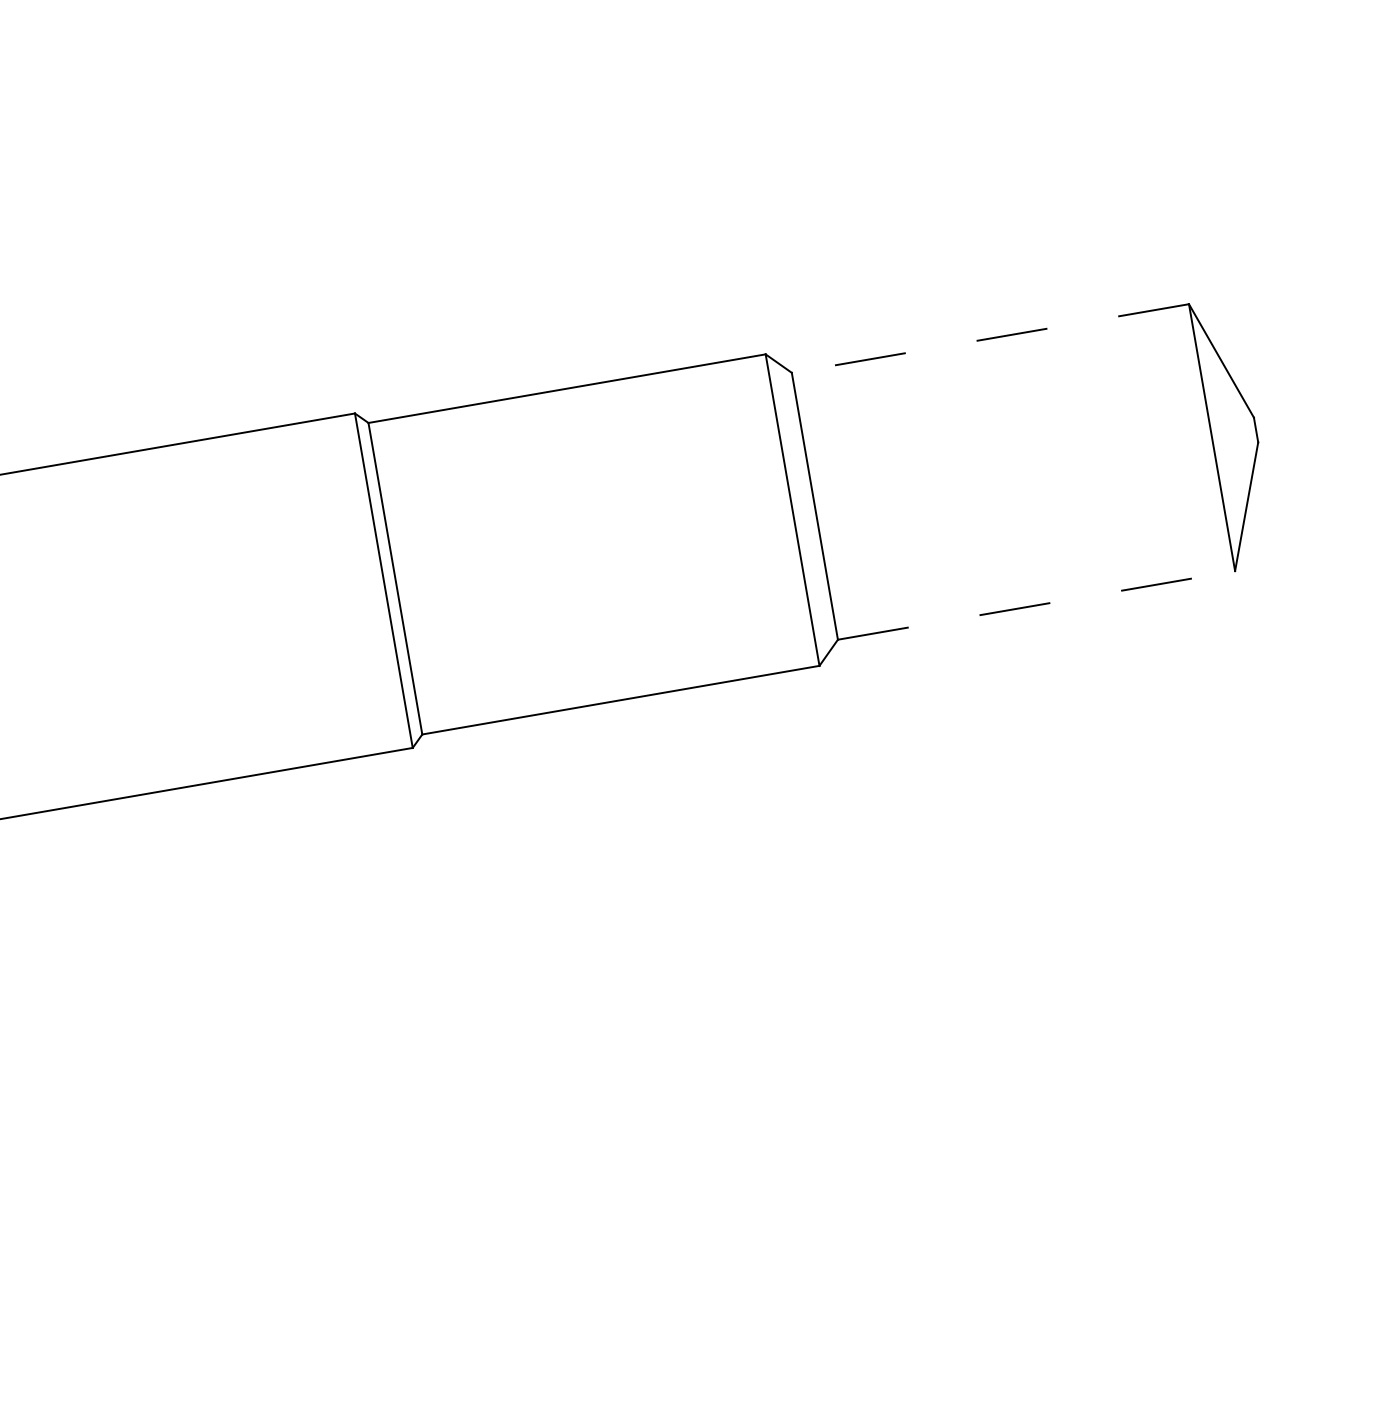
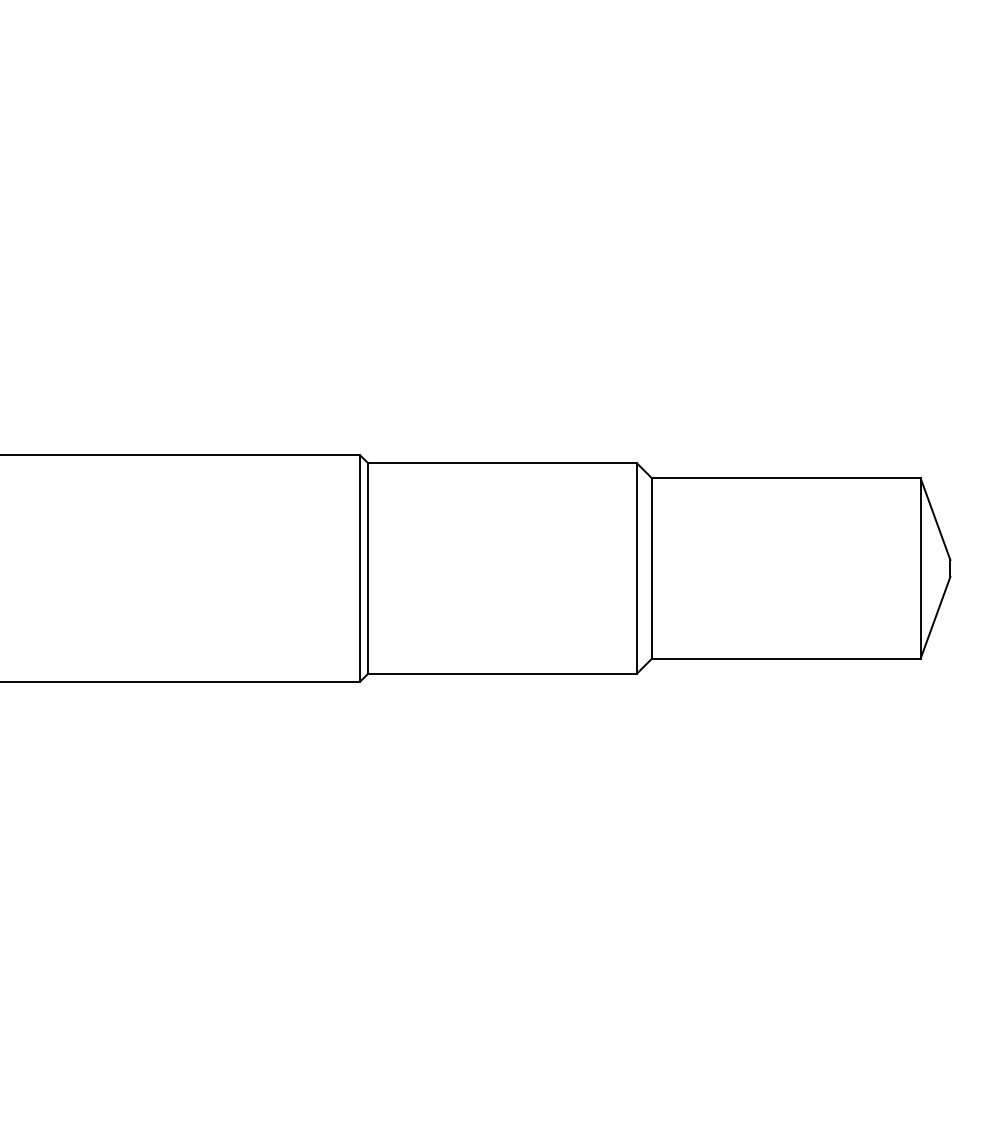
line: (989, 339) -> (785, 478), dashed -> solid
line: (1036, 604) -> (786, 658), dashed -> solid

